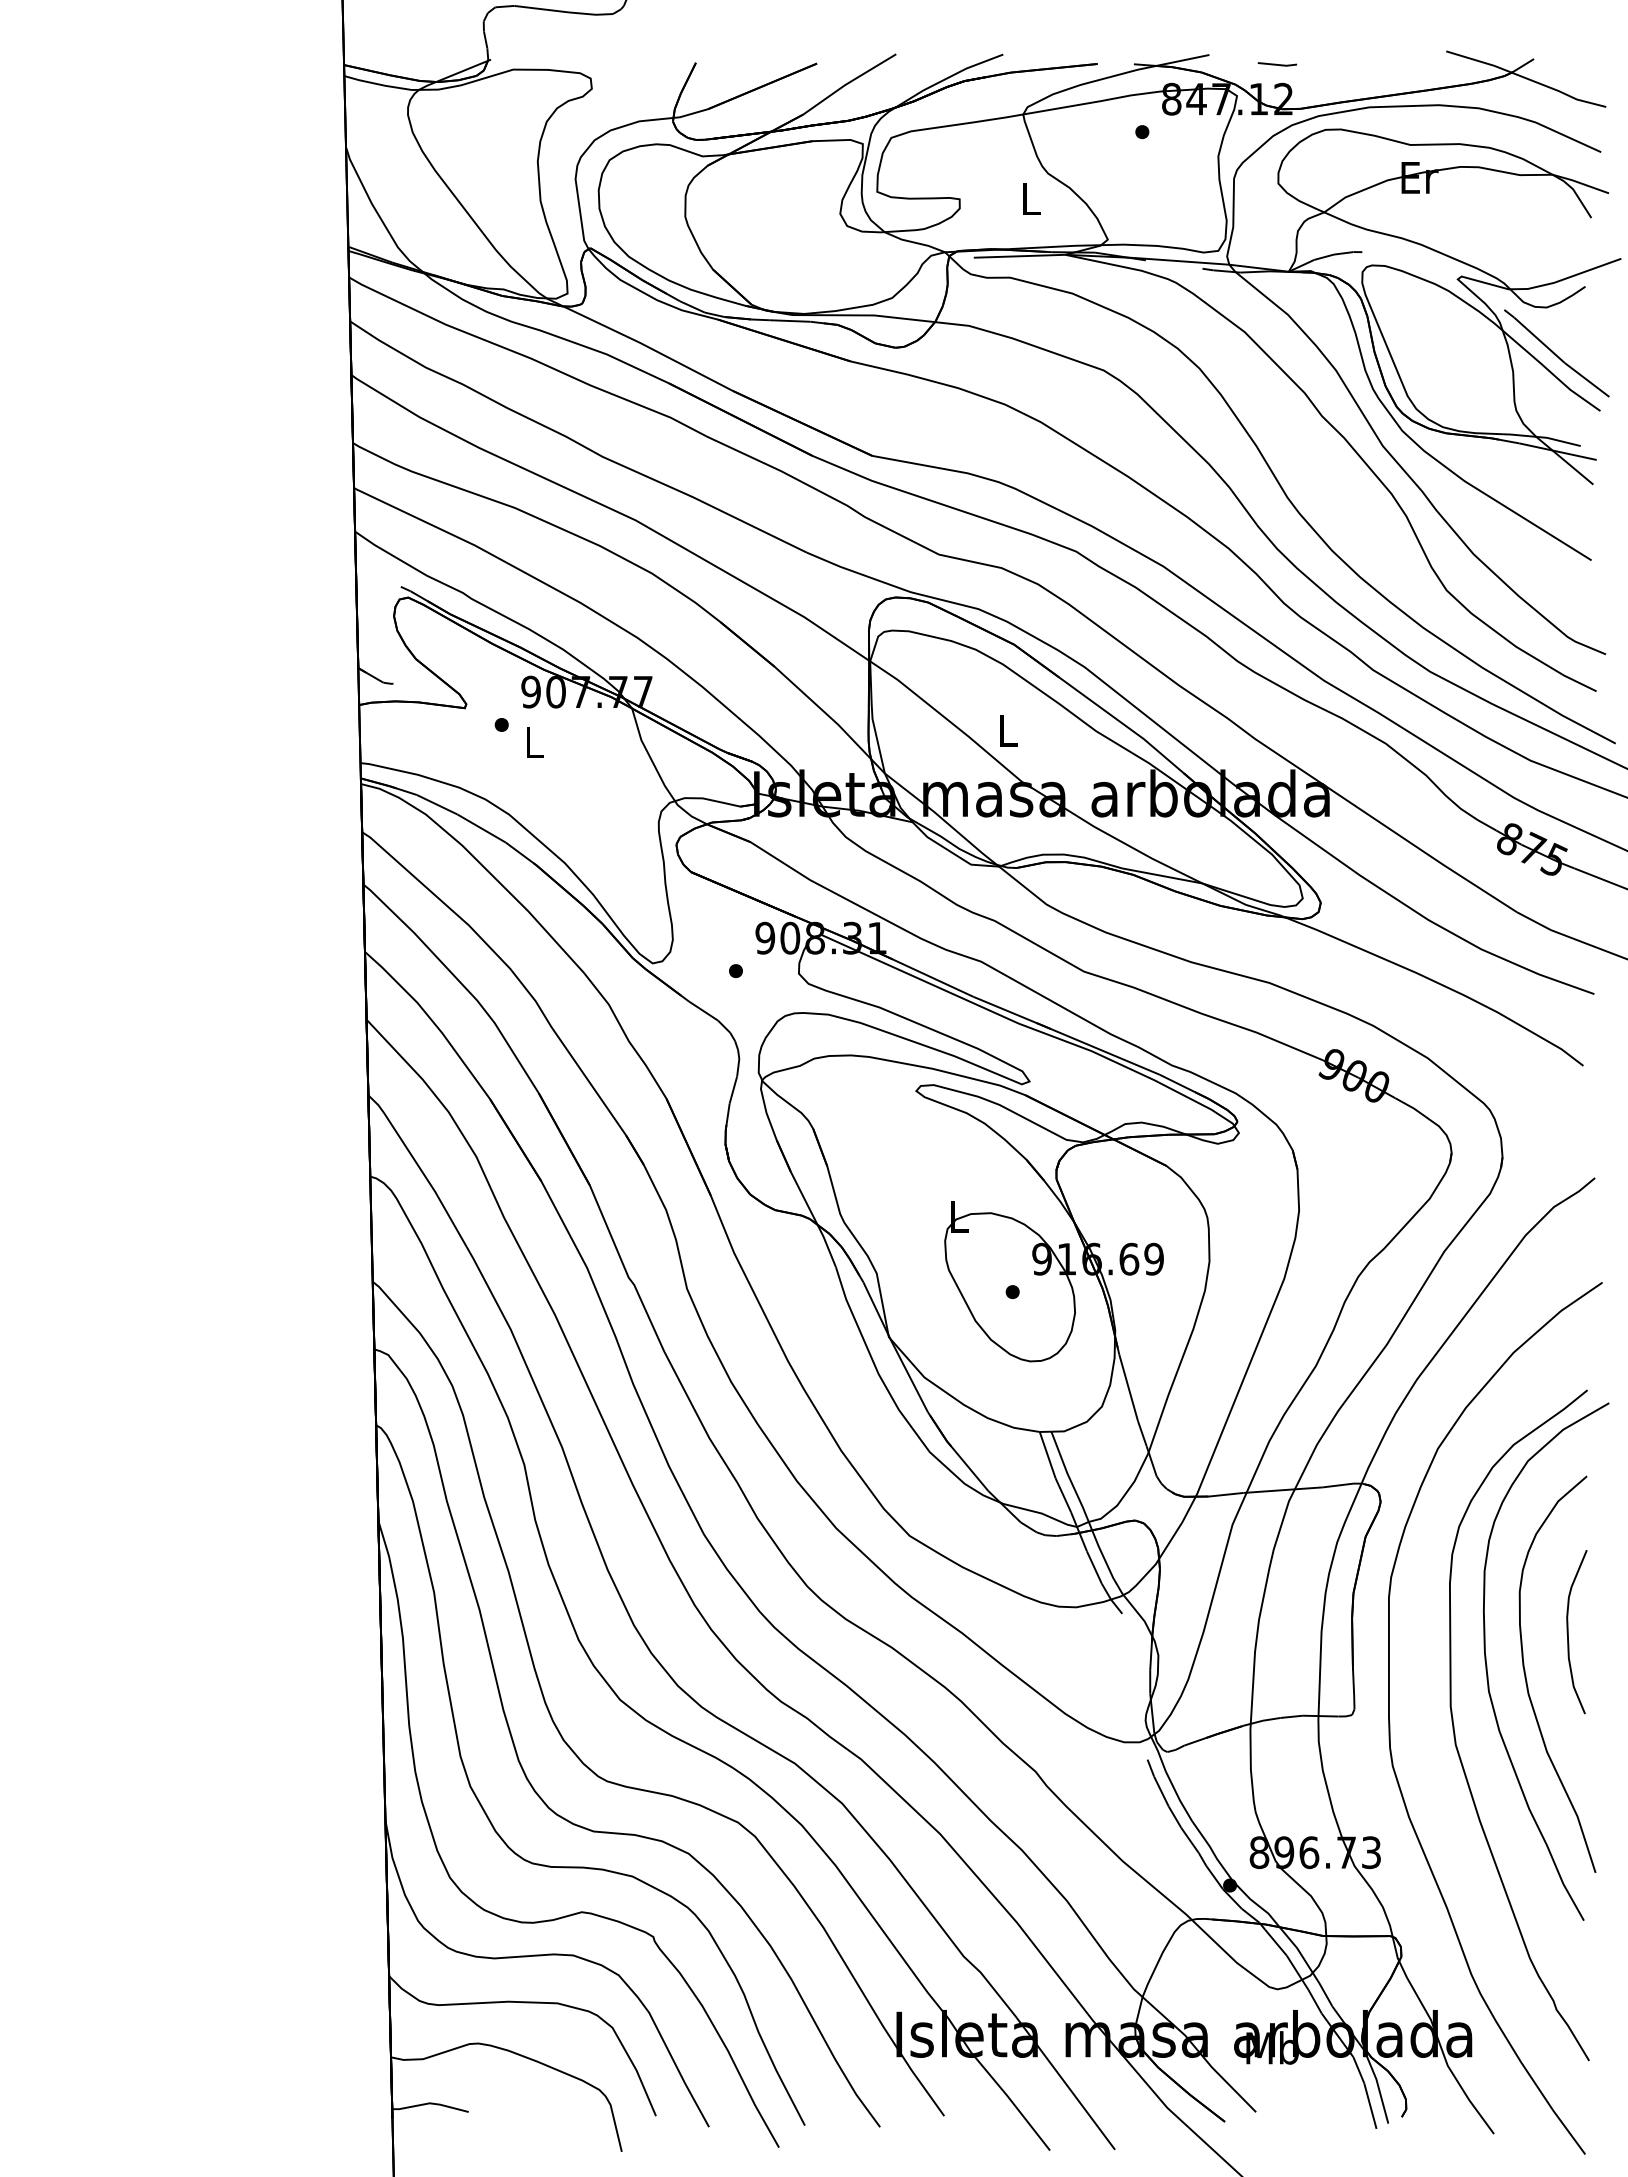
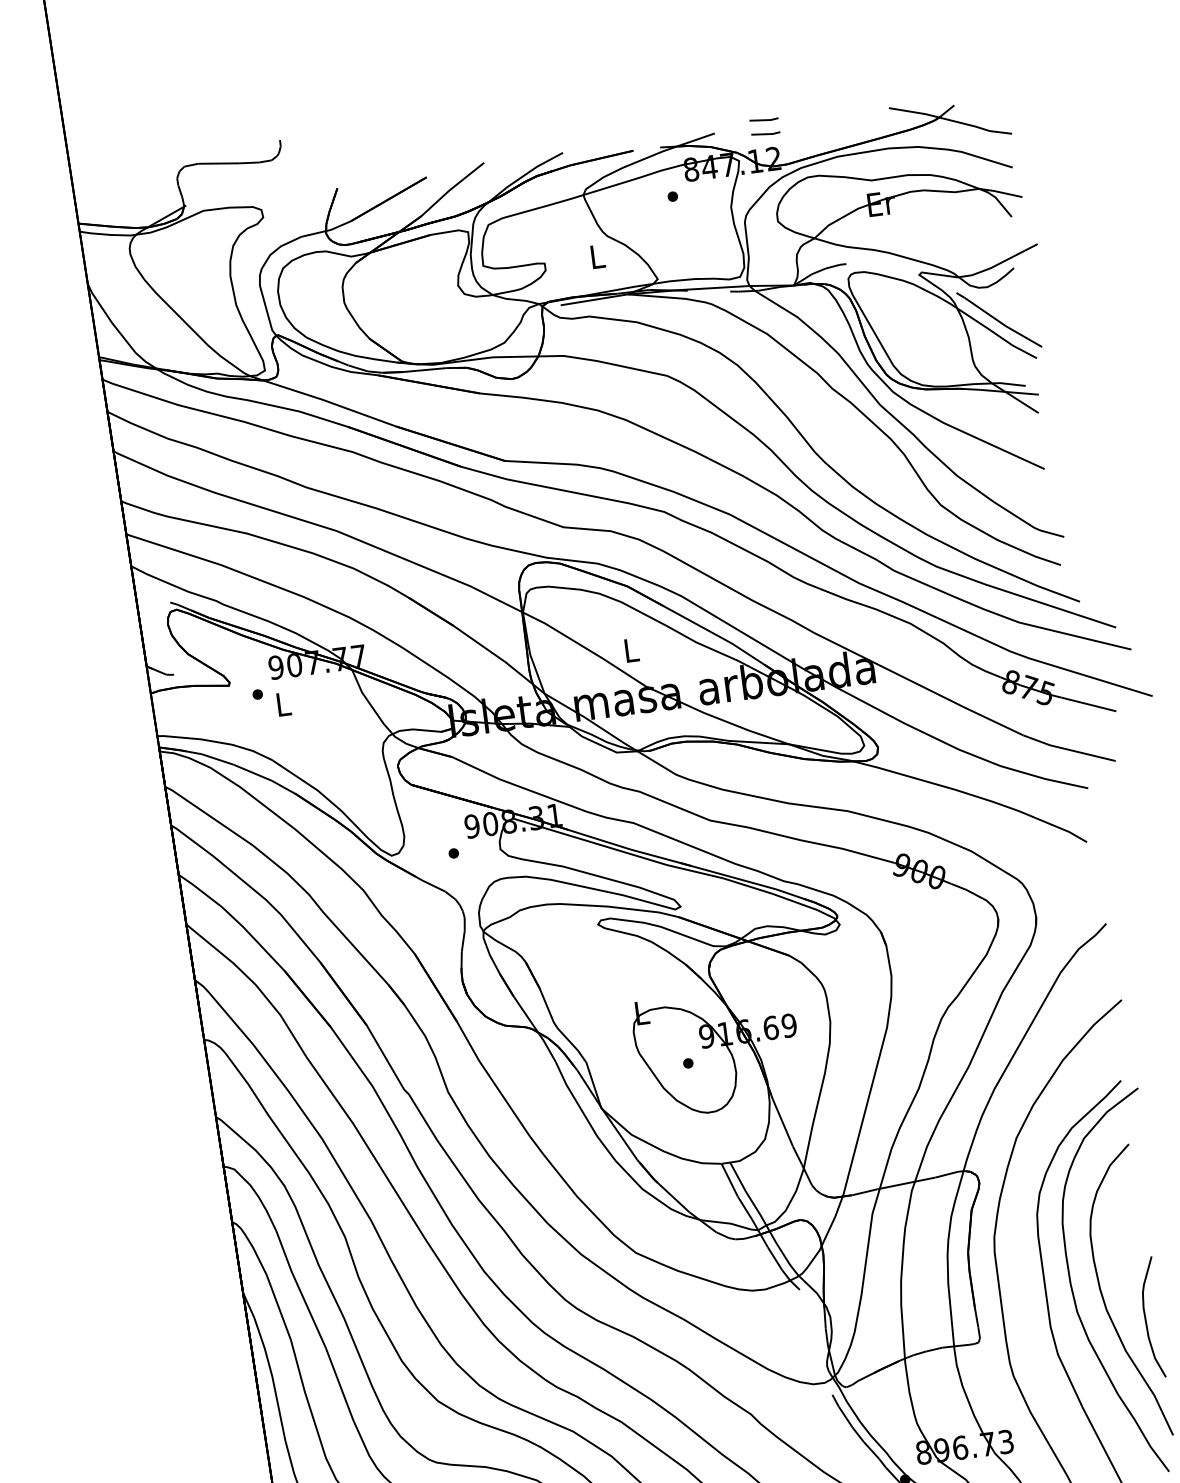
line: (1276, 45) -> (763, 120), added
curve: (1568, 1632) -> (1145, 1318), moved

